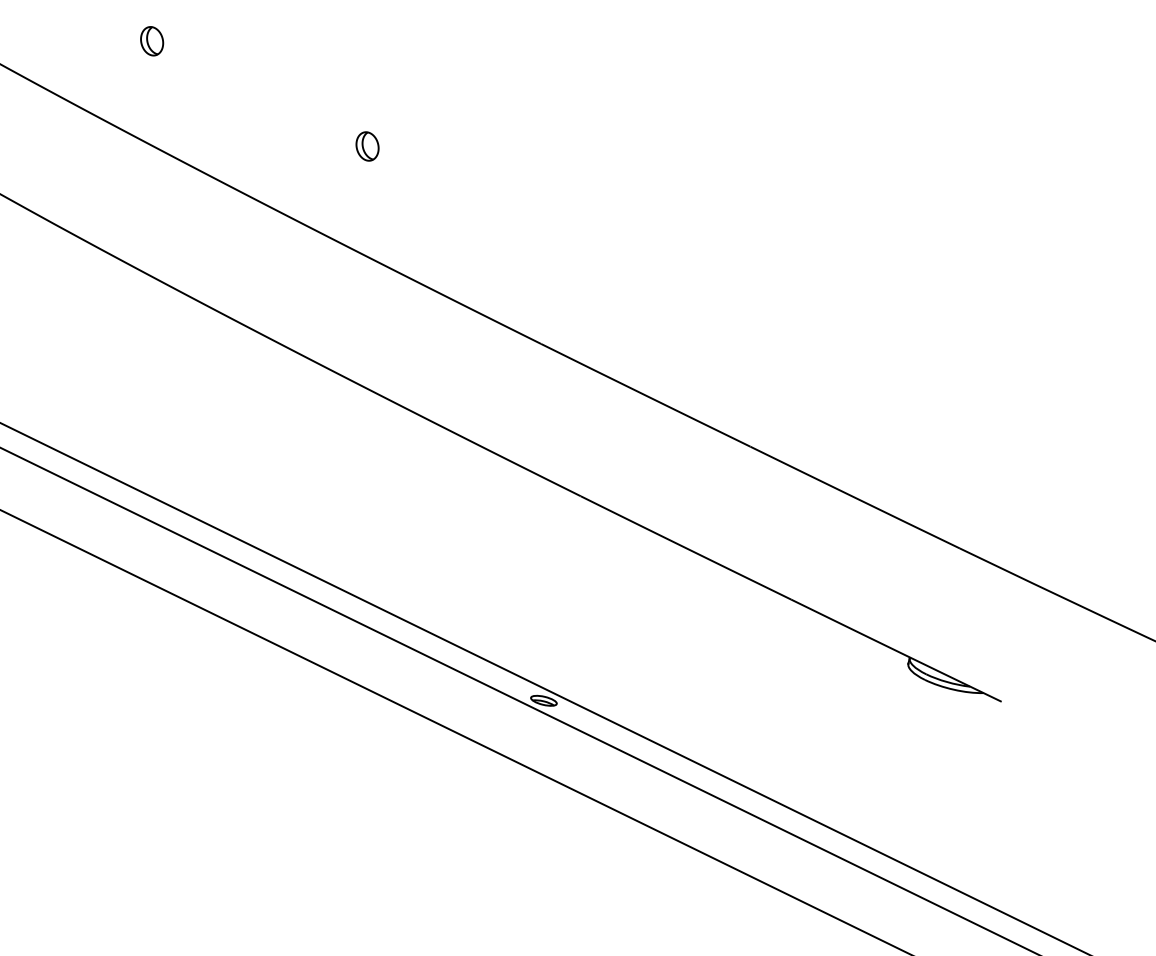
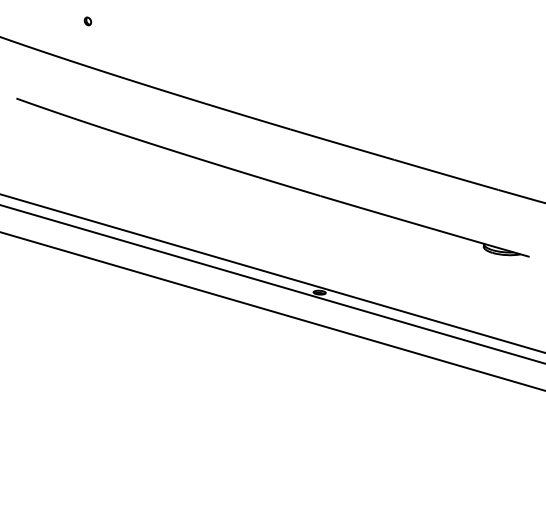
part: (151, 41) -> (87, 21), size x0.6
part: (366, 146) -> (194, 52), removed

